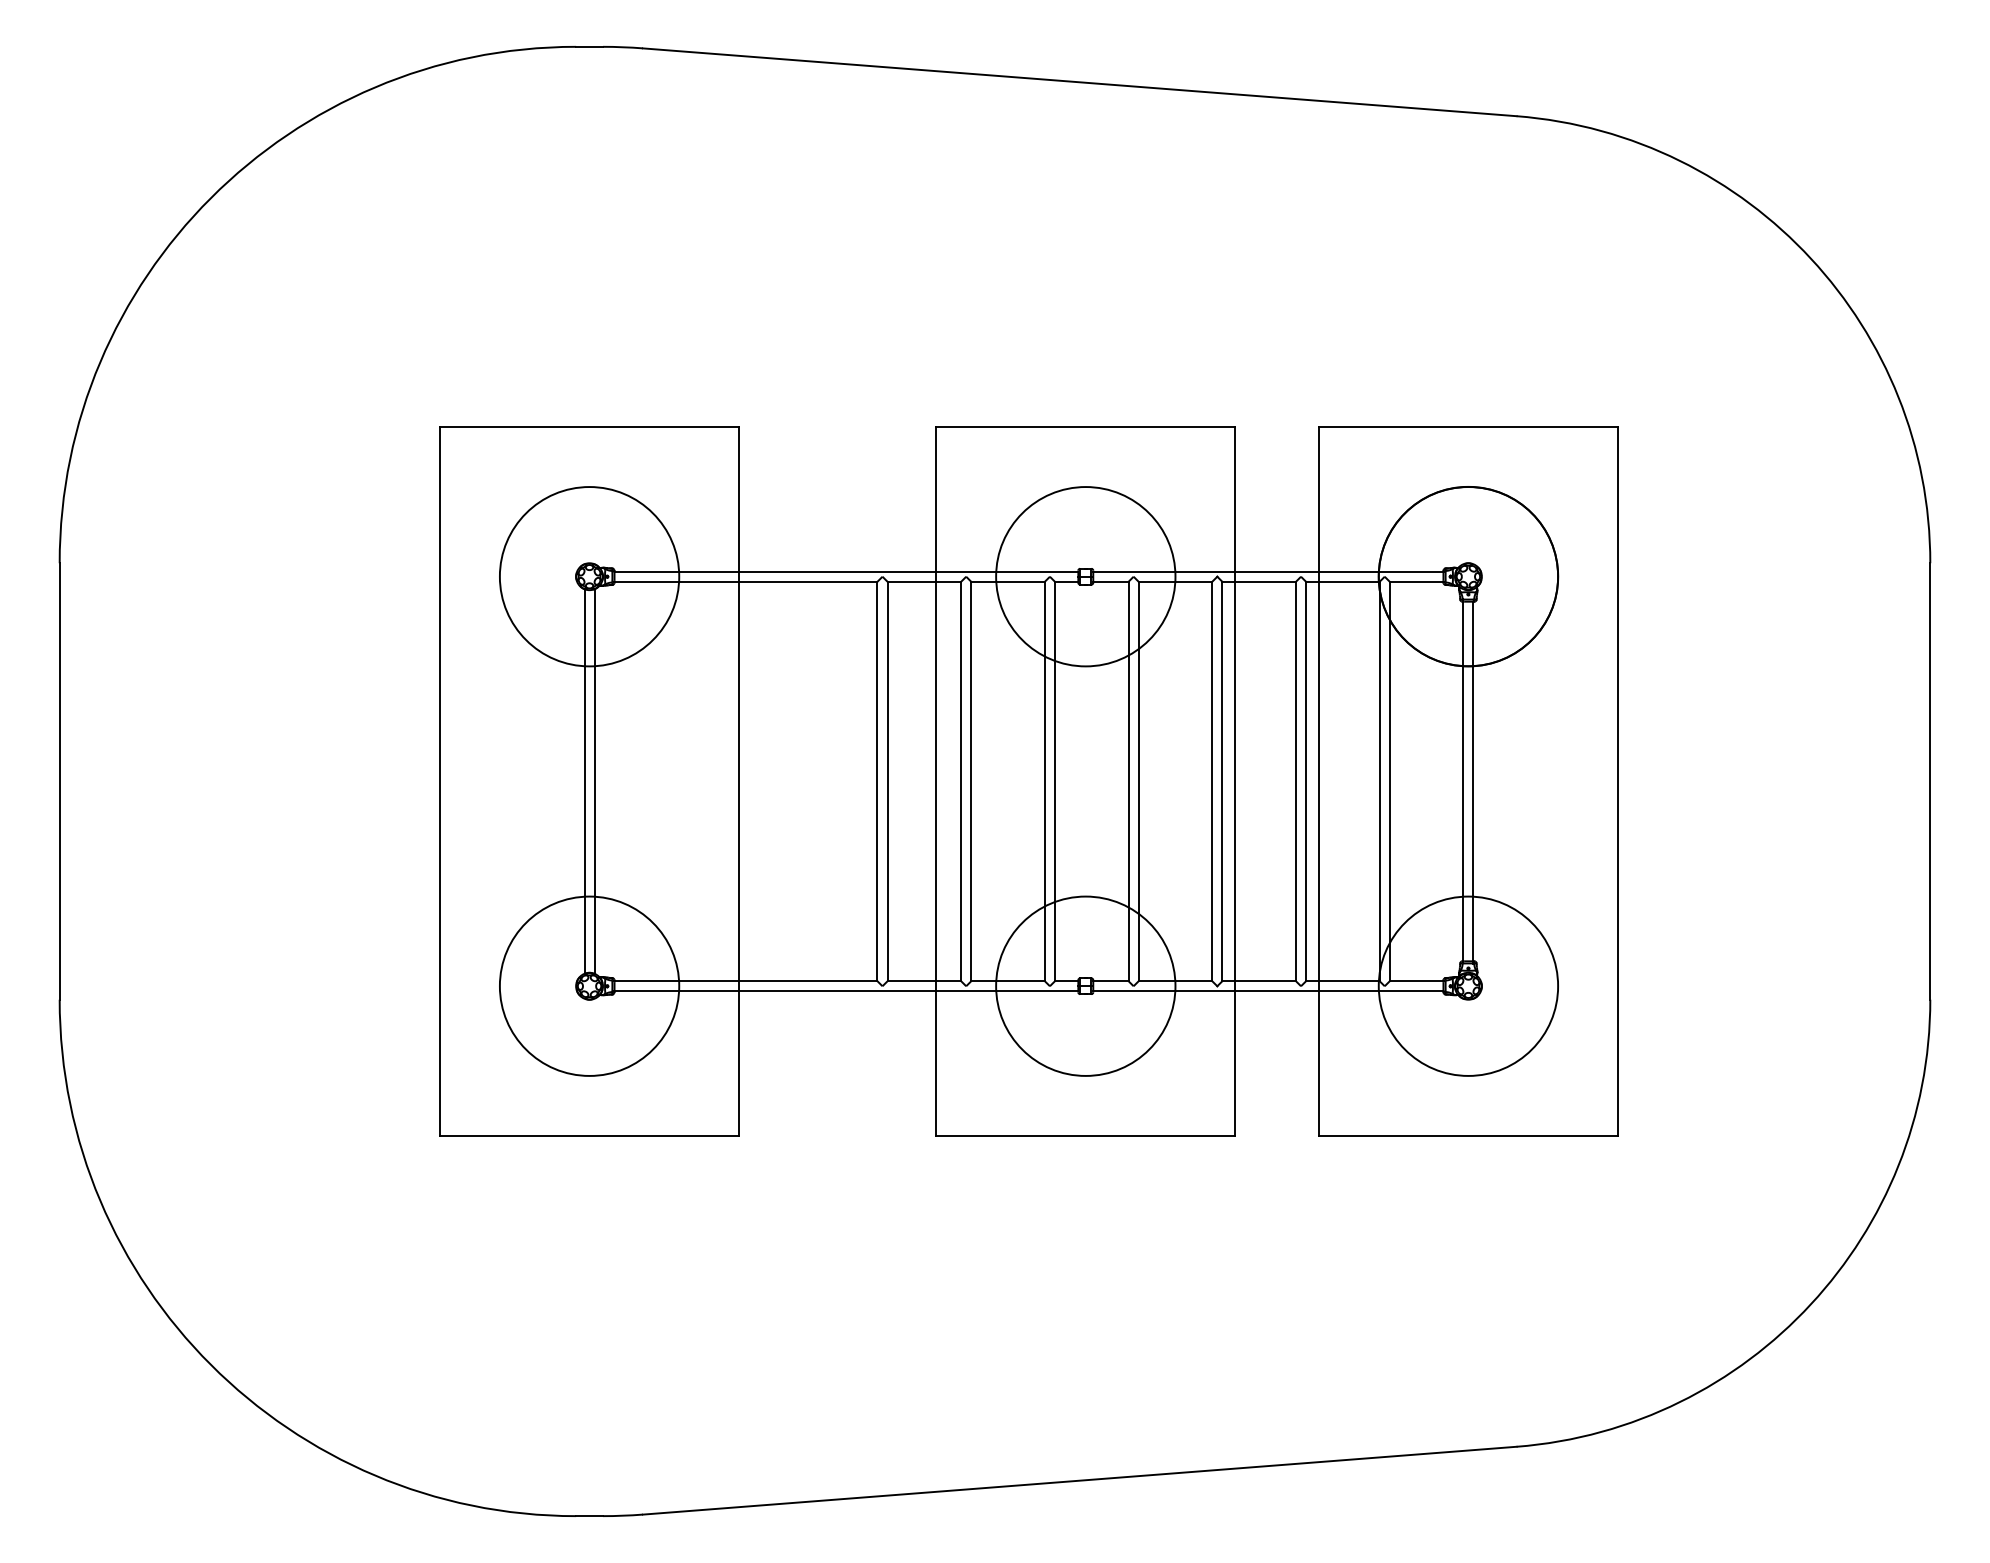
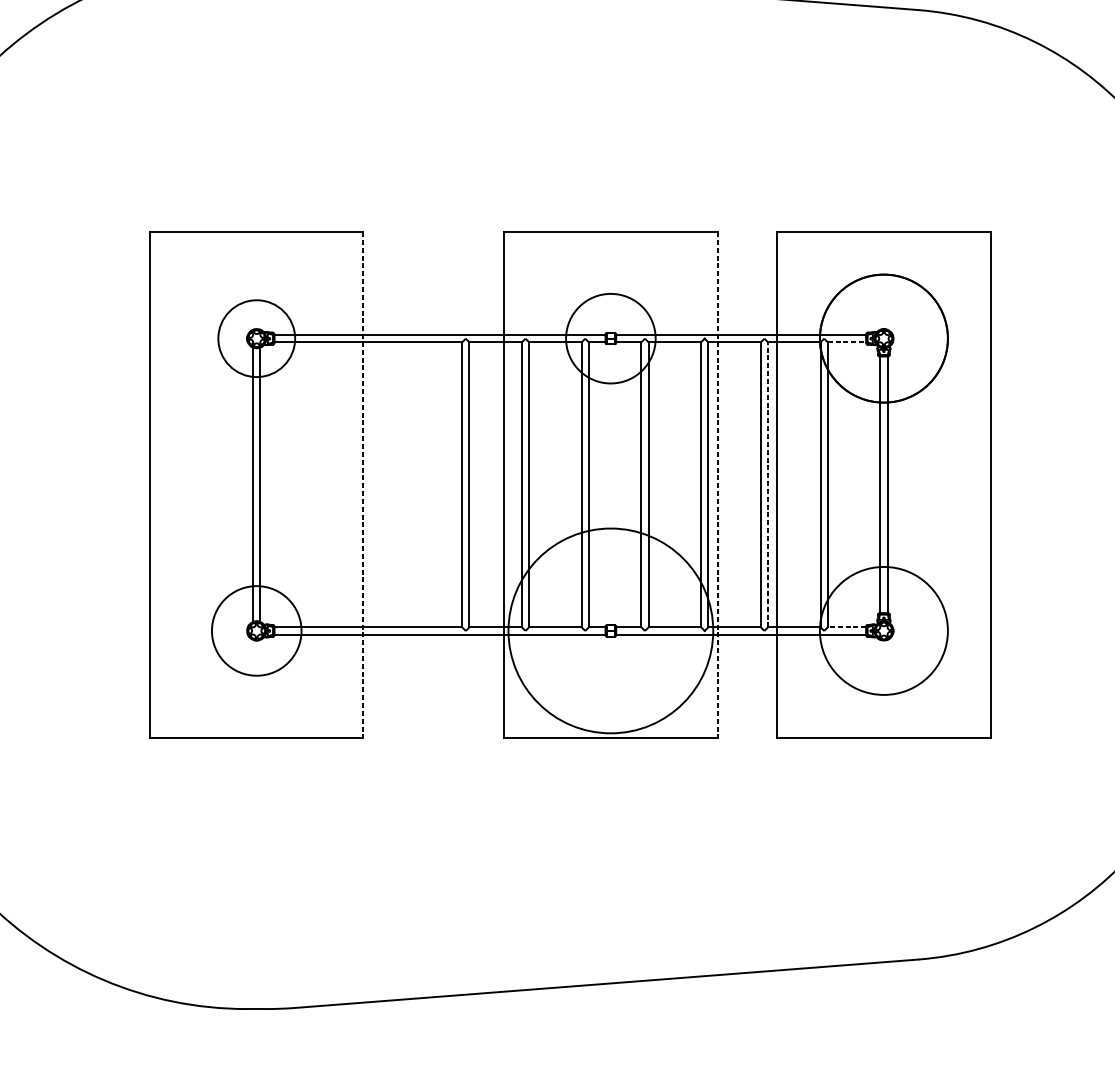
circle: (589, 576) -> (256, 338), size x0.6
circle: (1085, 576) -> (610, 338), size x0.7
line: (1416, 581) -> (846, 342), solid -> dashed
line: (739, 781) -> (363, 484), solid -> dashed
line: (1235, 781) -> (717, 484), solid -> dashed
line: (1306, 781) -> (768, 484), solid -> dashed
line: (1416, 981) -> (846, 627), solid -> dashed
circle: (589, 985) -> (256, 630), size x0.7
circle: (1085, 985) -> (610, 630), size x1.6

